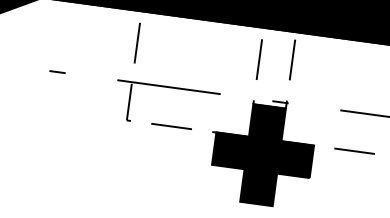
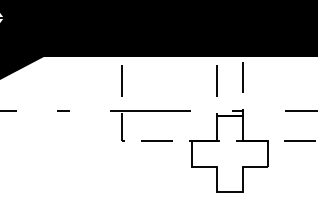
fill: (262, 154) -> (229, 153), removed

